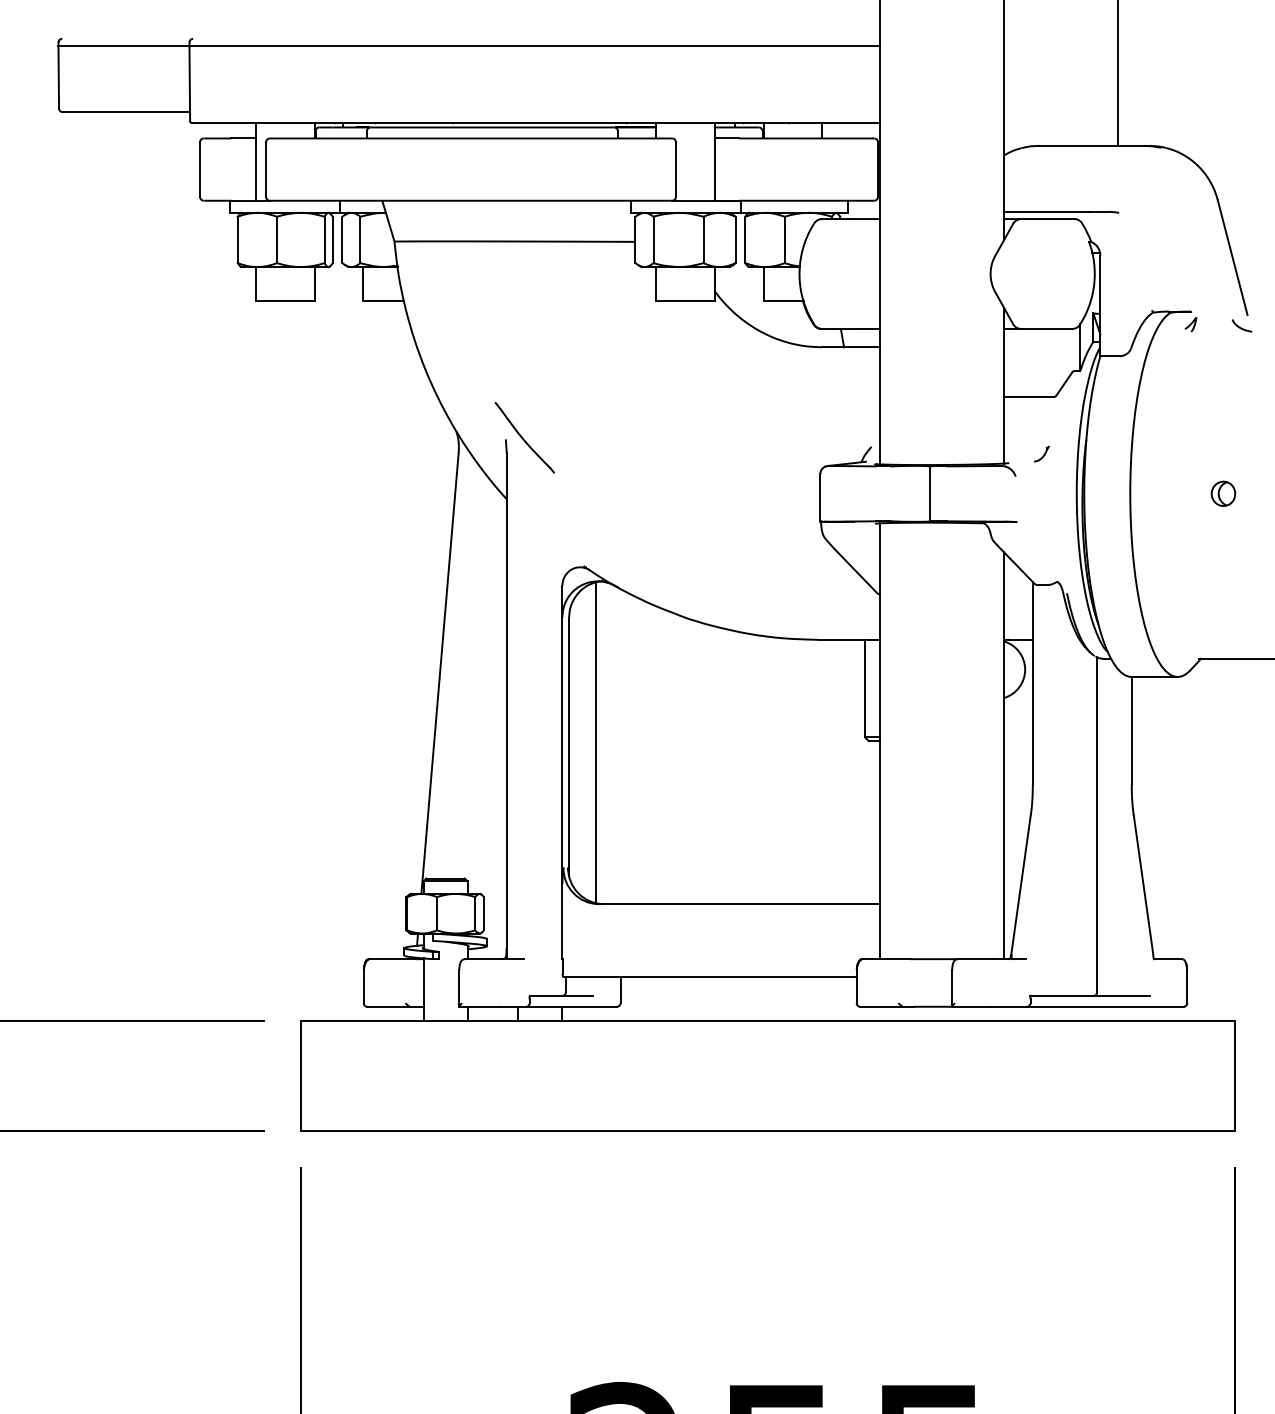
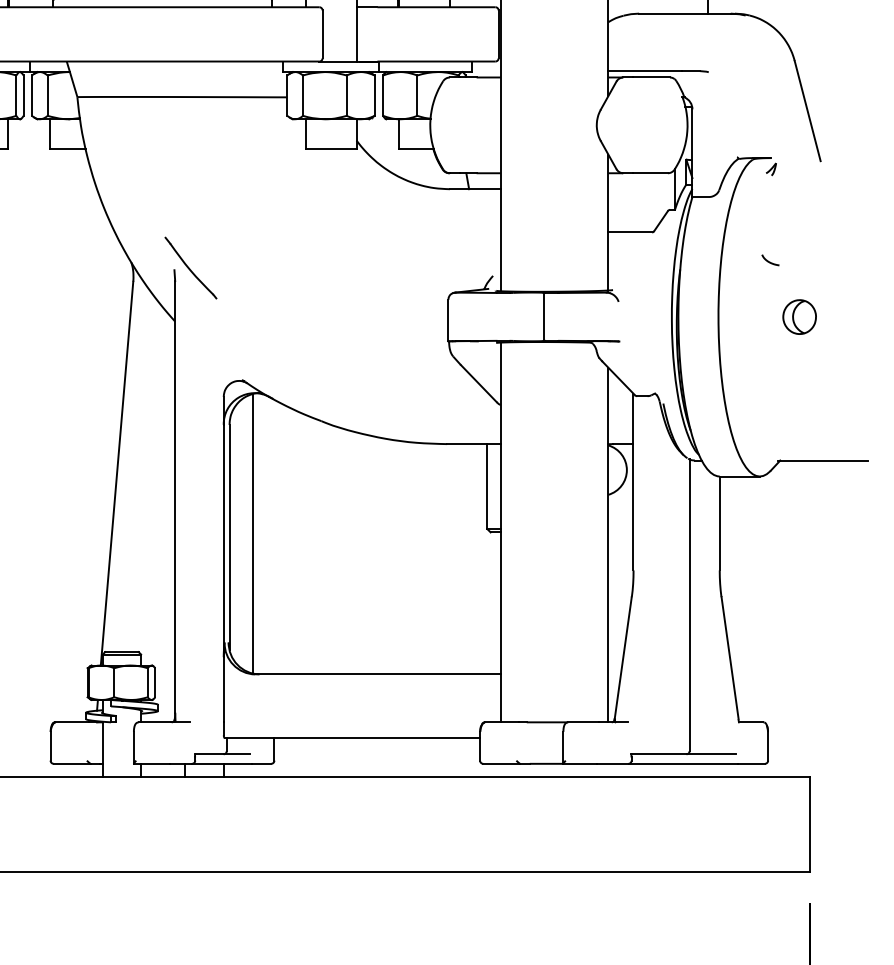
curve: (1241, 327) -> (770, 261), moved
part: (1041, 453) -> (641, 281), removed
part: (1223, 493) -> (799, 316), size x1.6

